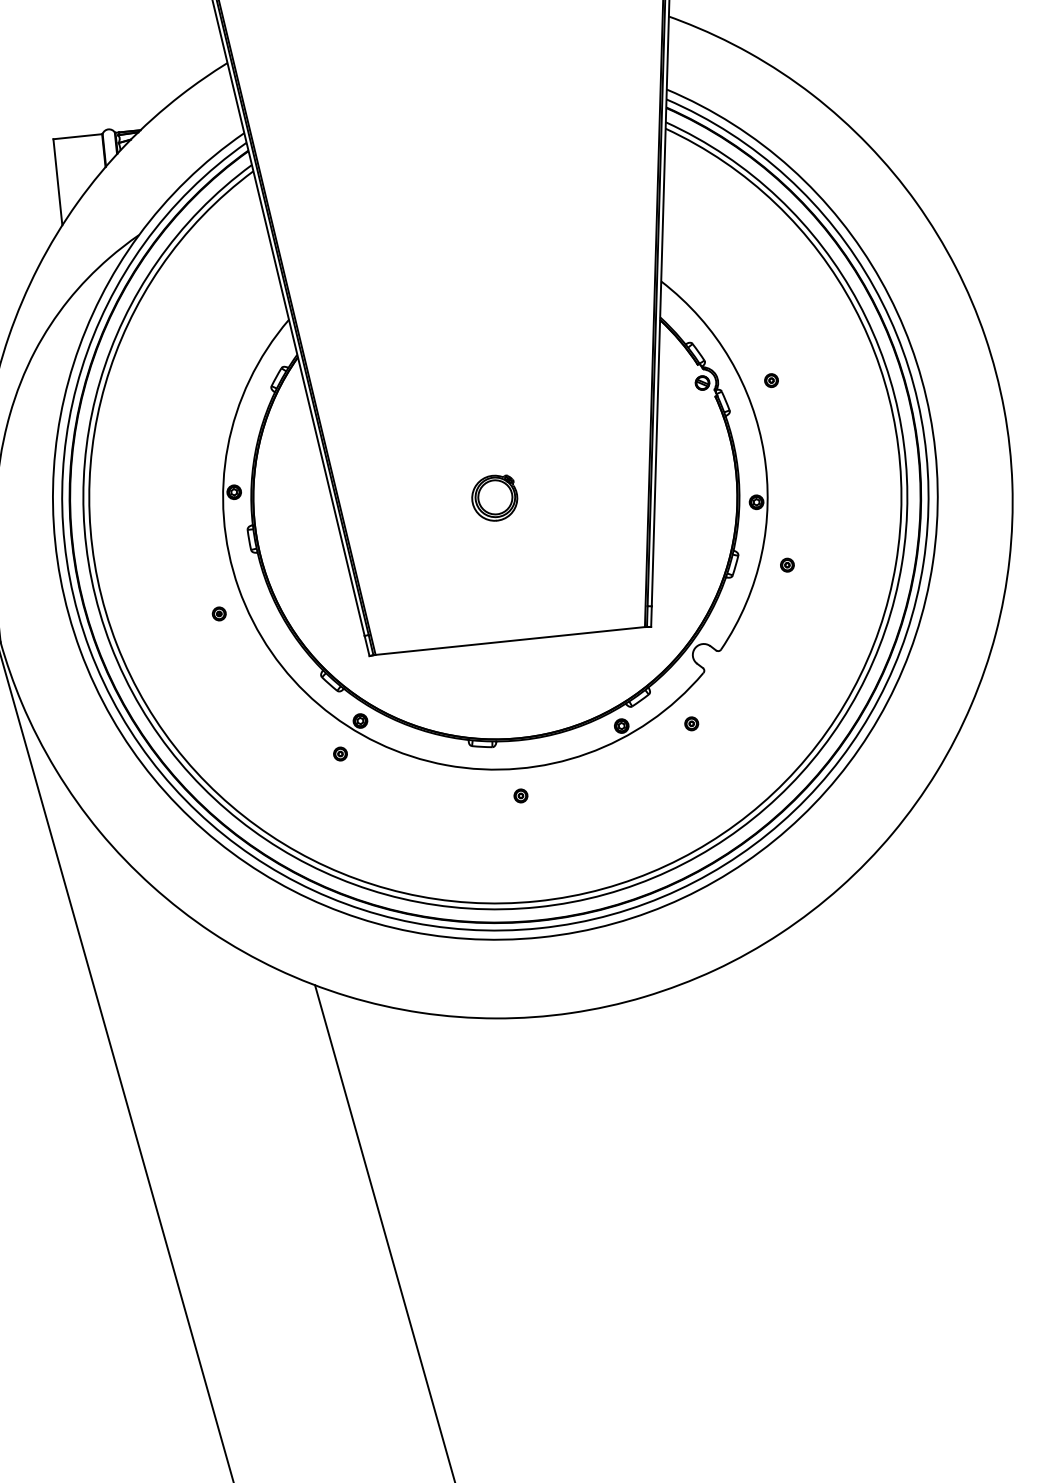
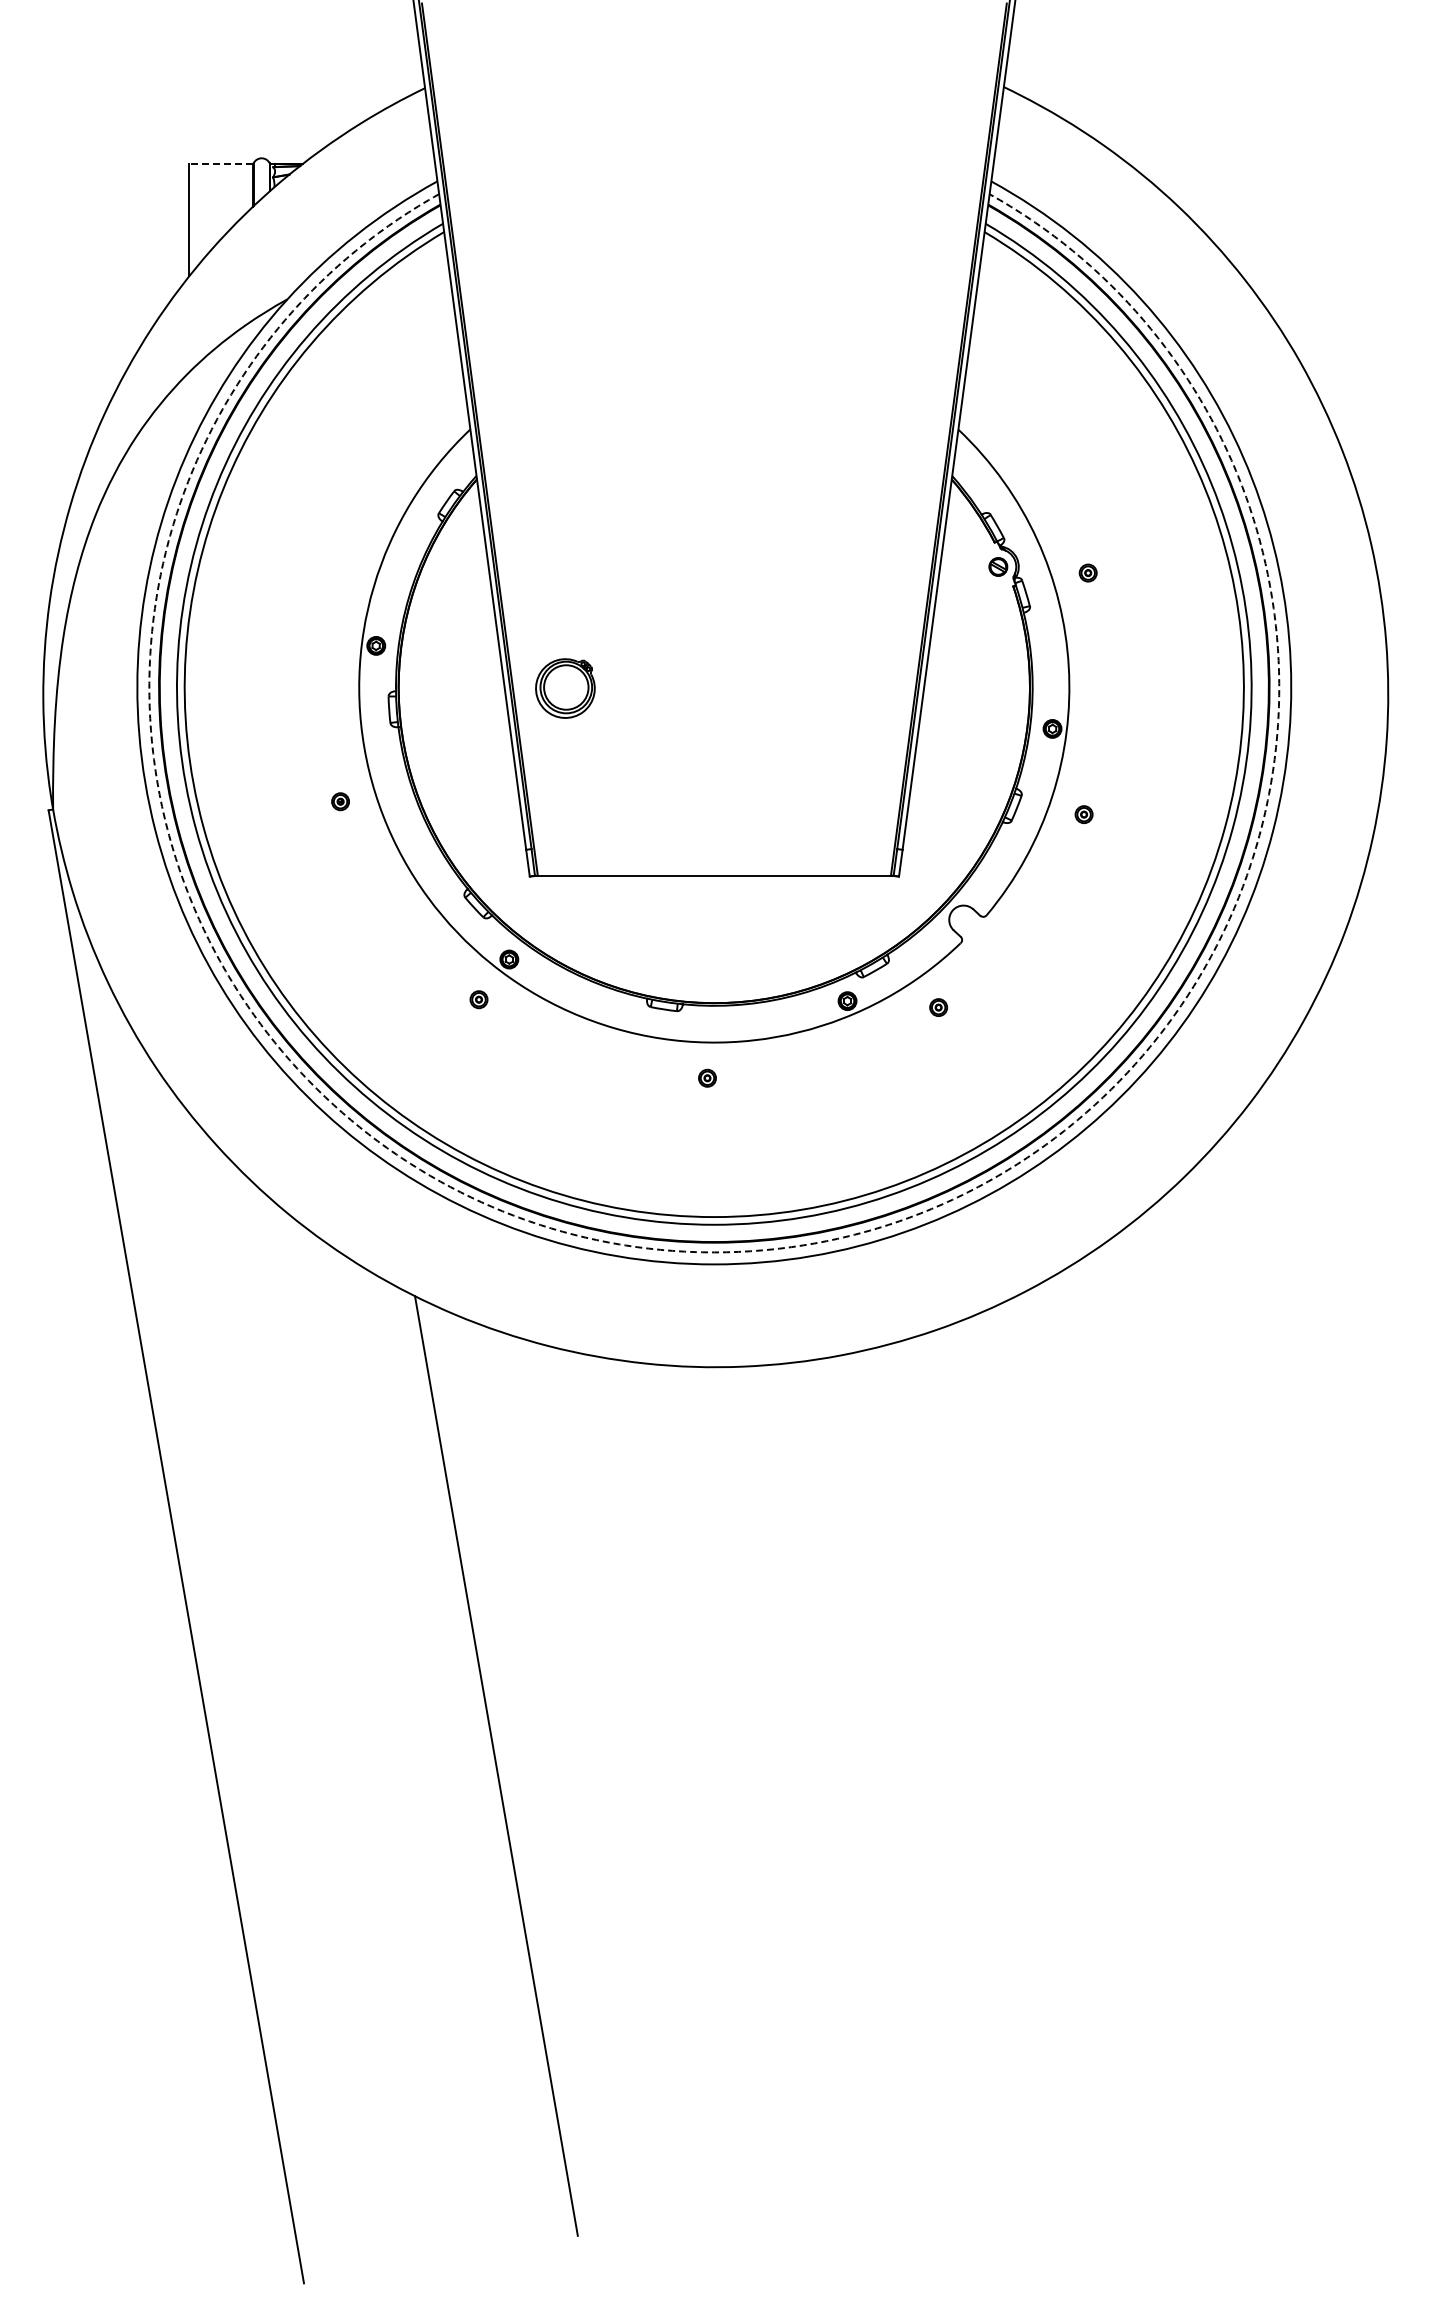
line: (77, 136) -> (220, 163), solid -> dashed
part: (494, 498) -> (565, 688), moved
arc: (540, 928) -> (714, 1252), solid -> dashed

